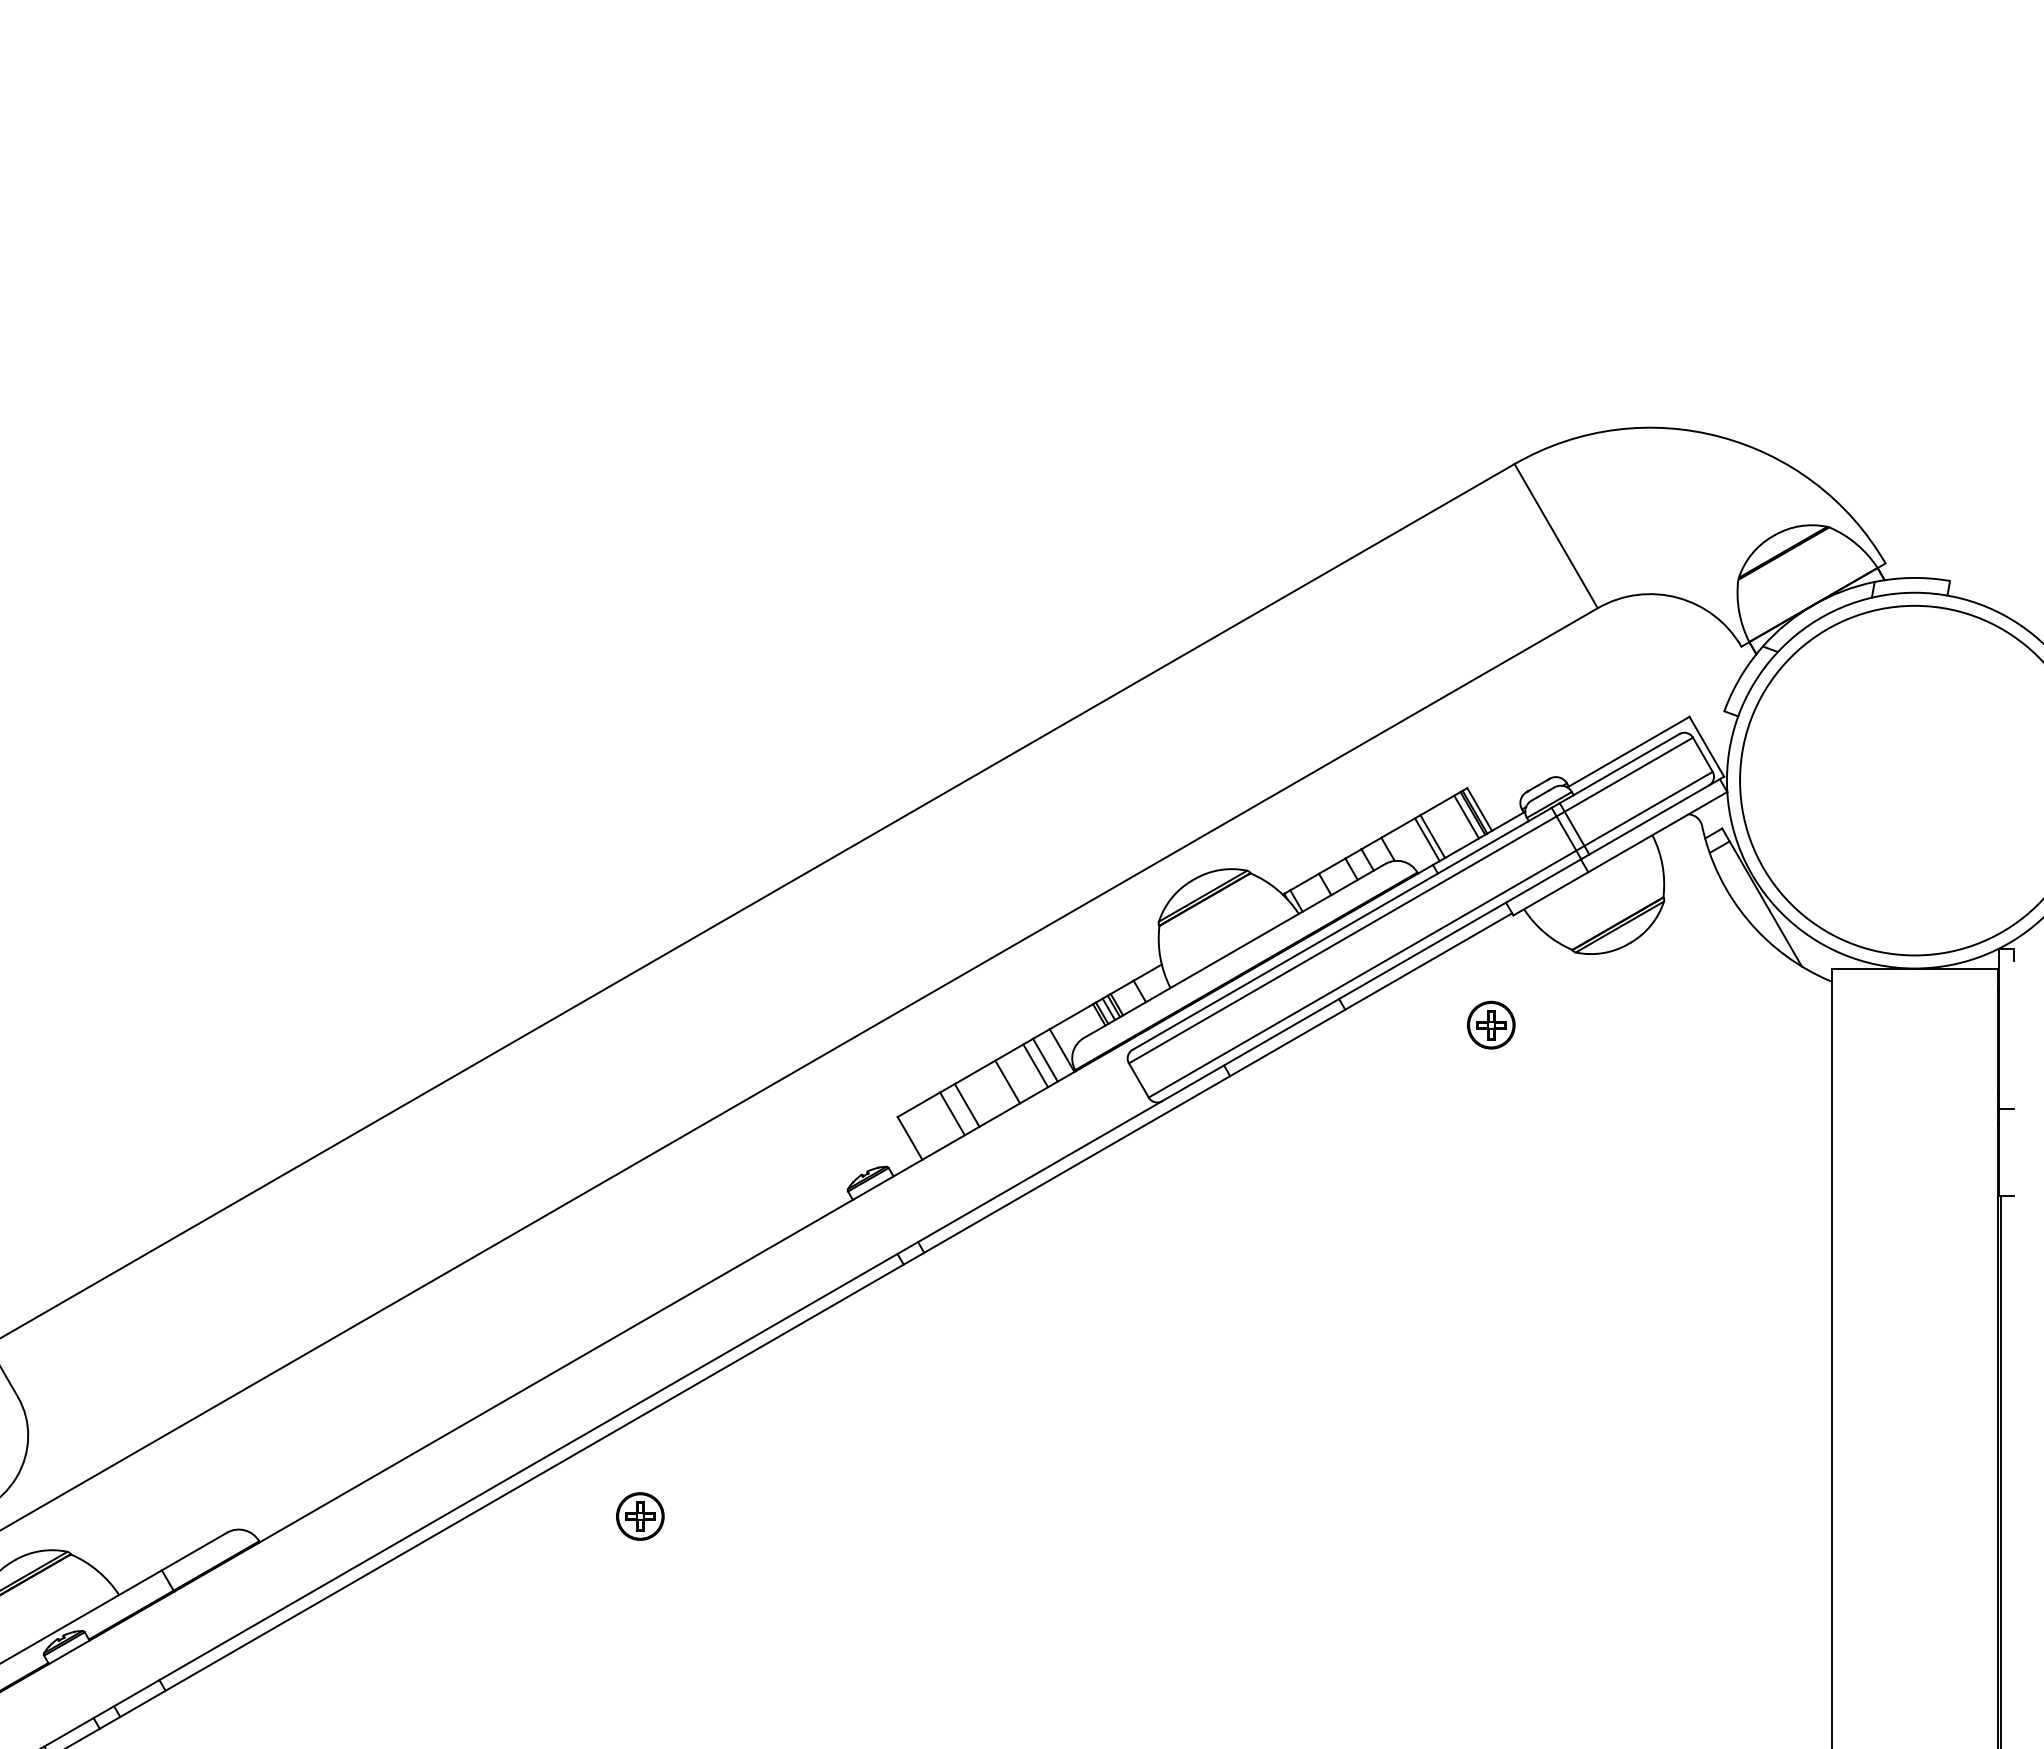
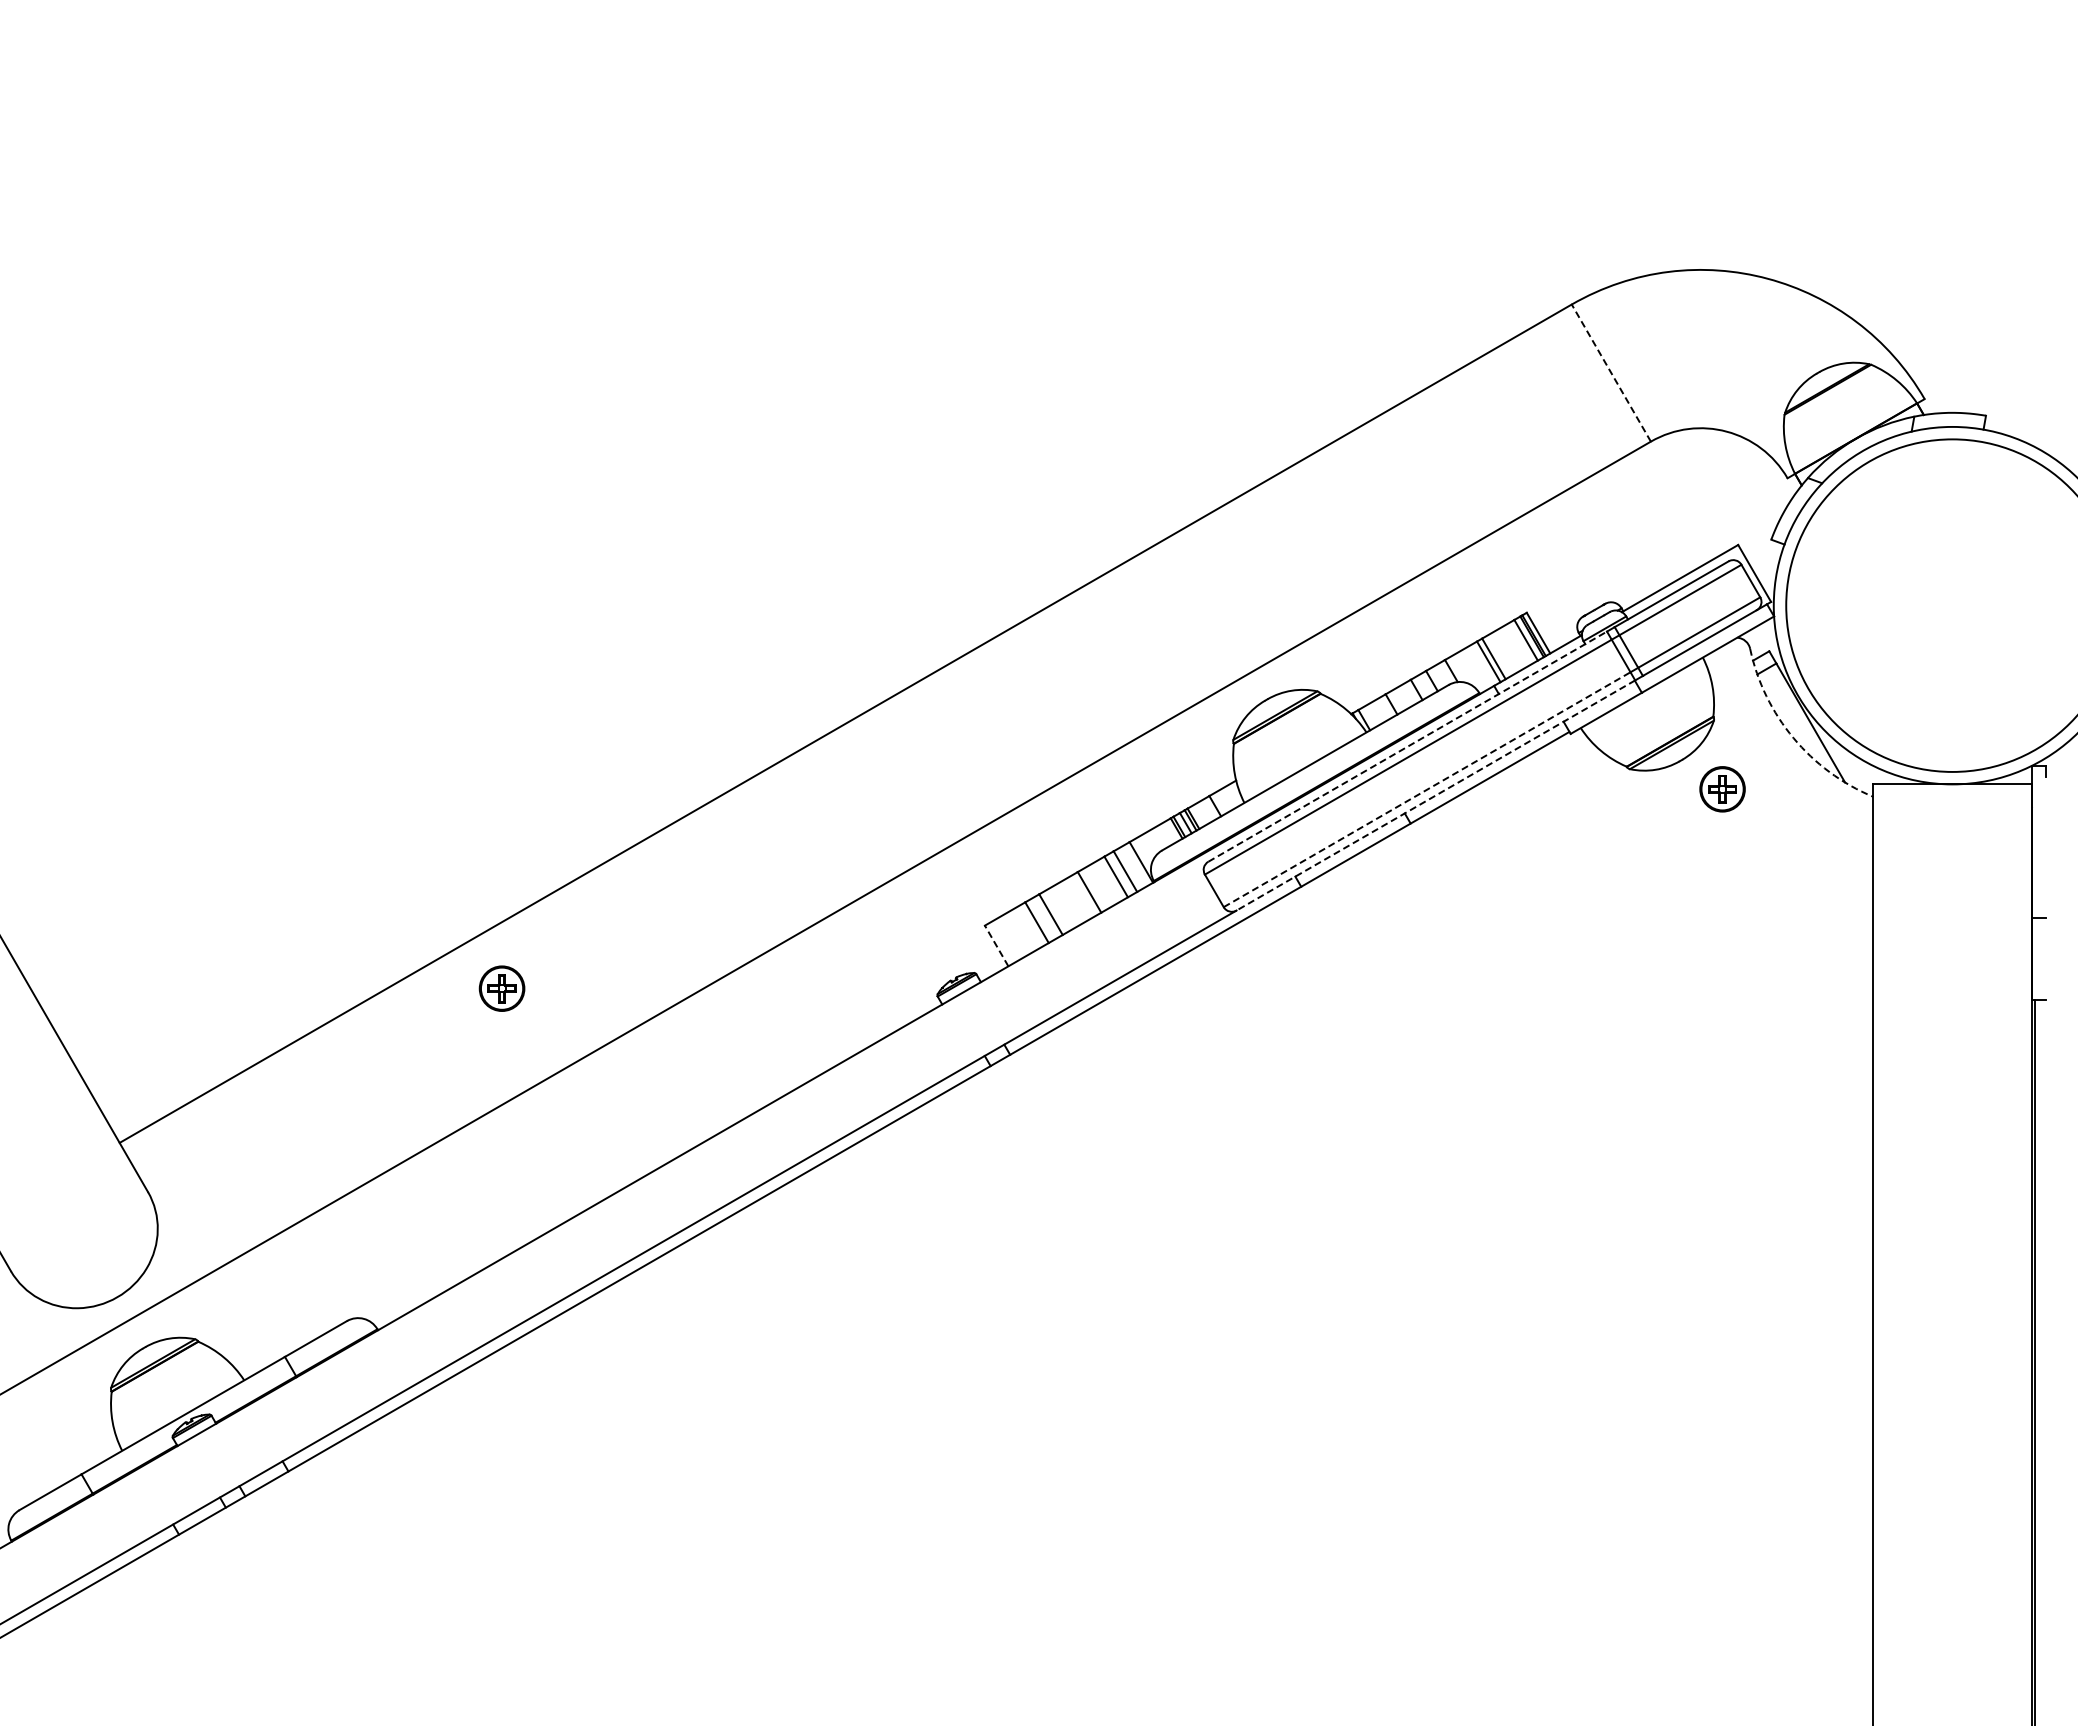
line: (1556, 535) -> (1611, 372), solid -> dashed
arc: (1747, 920) -> (1793, 738), solid -> dashed
line: (1342, 928) -> (1408, 746), solid -> dashed
line: (1362, 973) -> (1427, 789), solid -> dashed
line: (1371, 980) -> (1435, 795), solid -> dashed
part: (1491, 1025) -> (1722, 789), moved
line: (909, 1137) -> (996, 945), solid -> dashed
part: (639, 1516) -> (501, 988), moved

